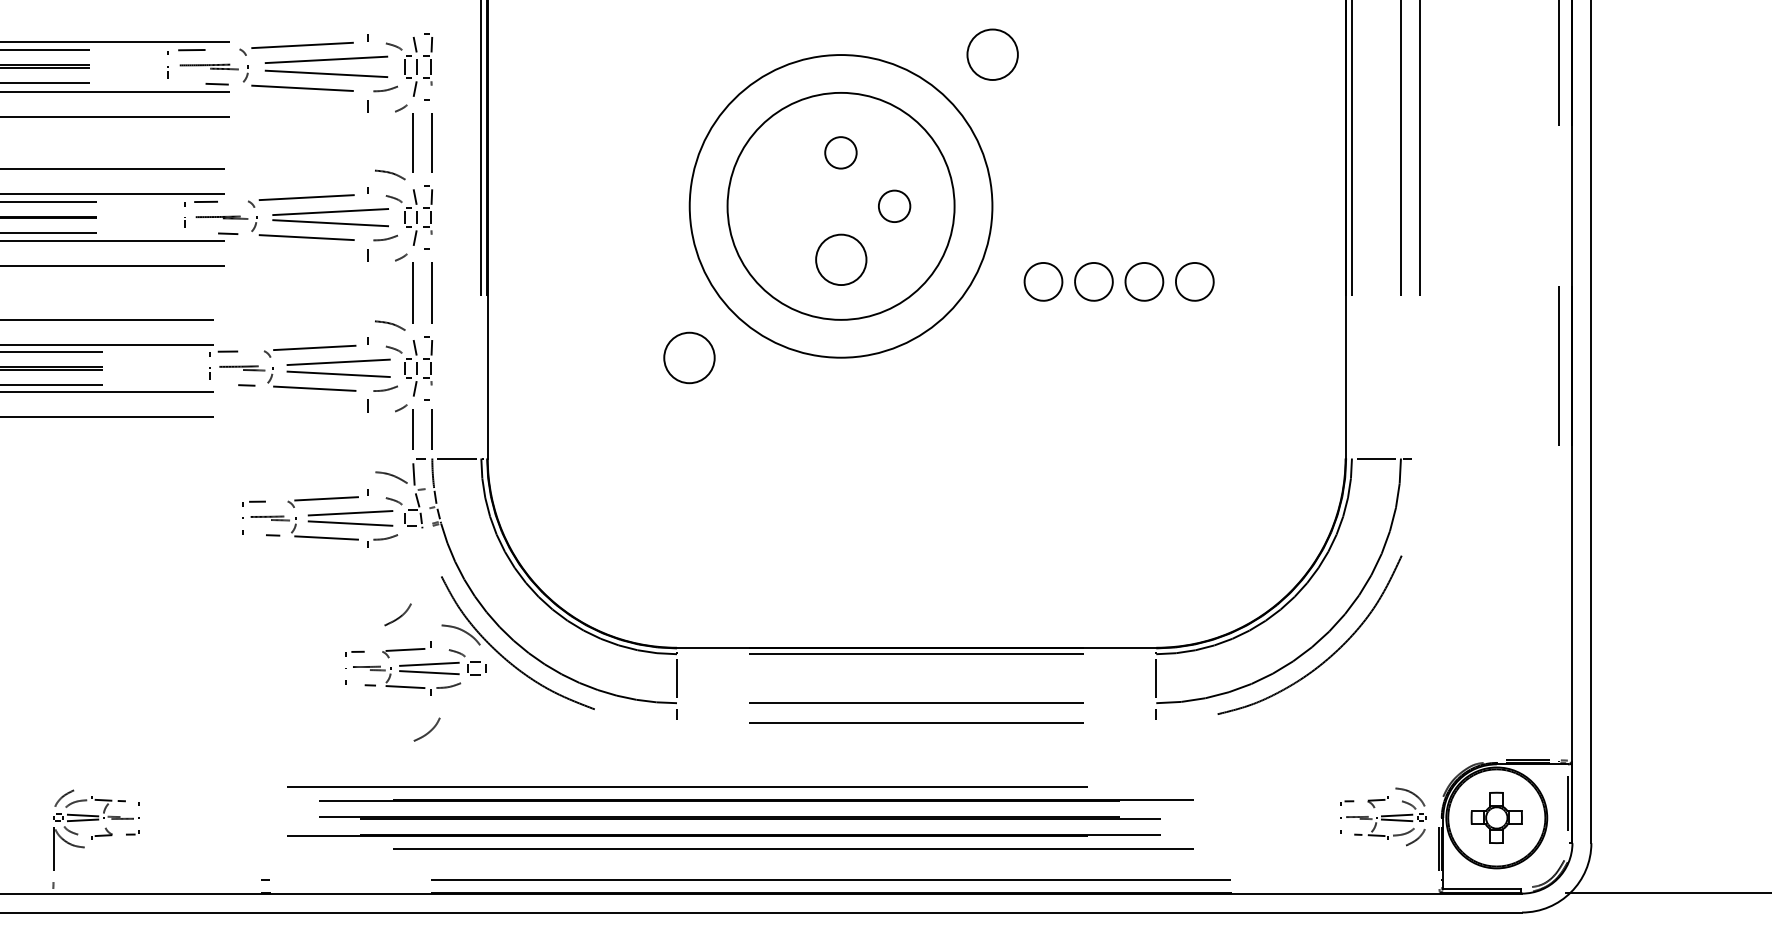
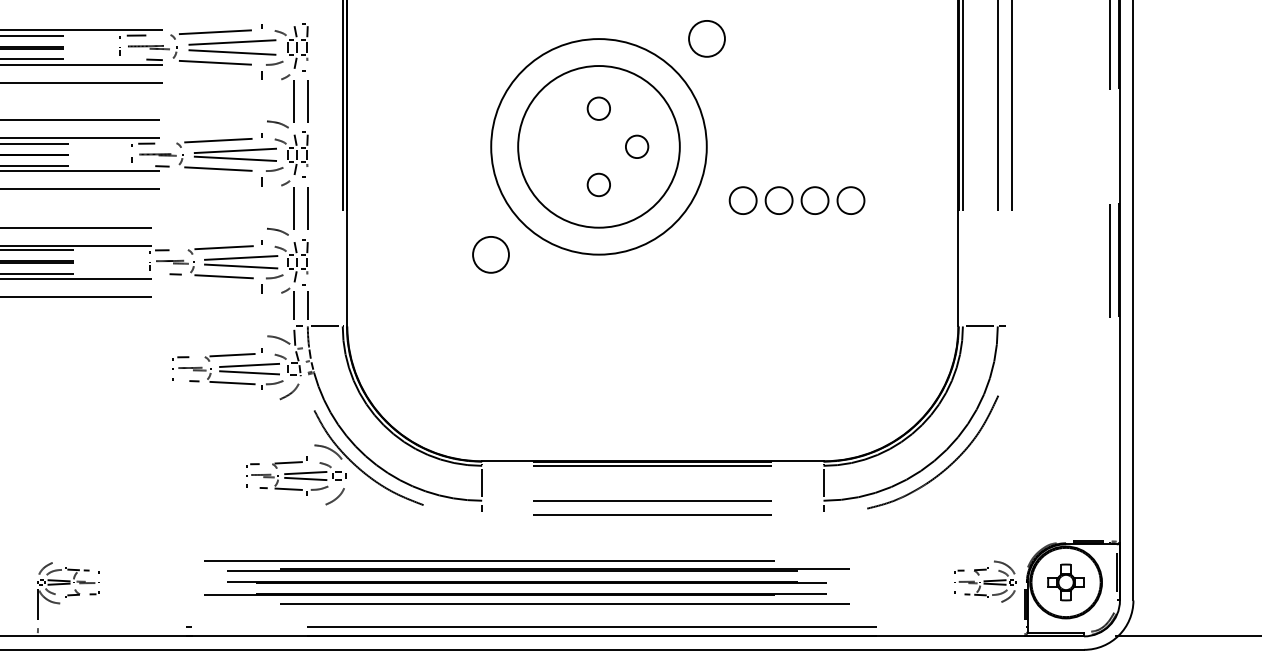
circle: (840, 259) -> (598, 184), size x0.62
curve: (399, 615) -> (290, 392), moved
curve: (426, 732) -> (334, 498), moved

